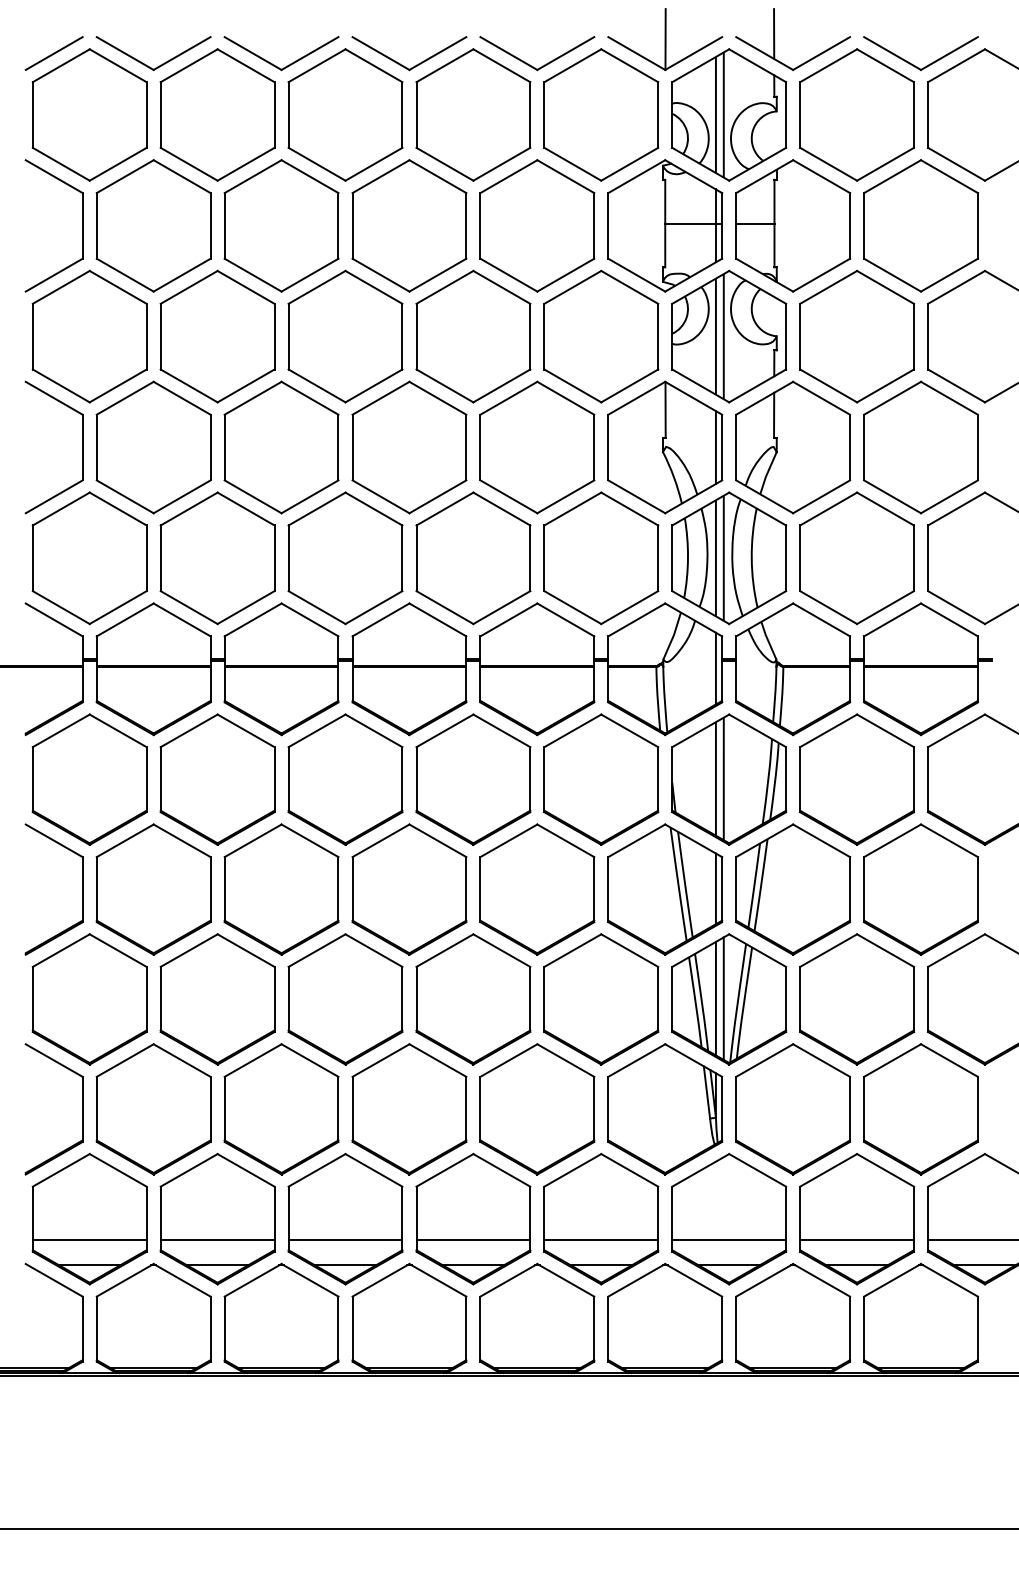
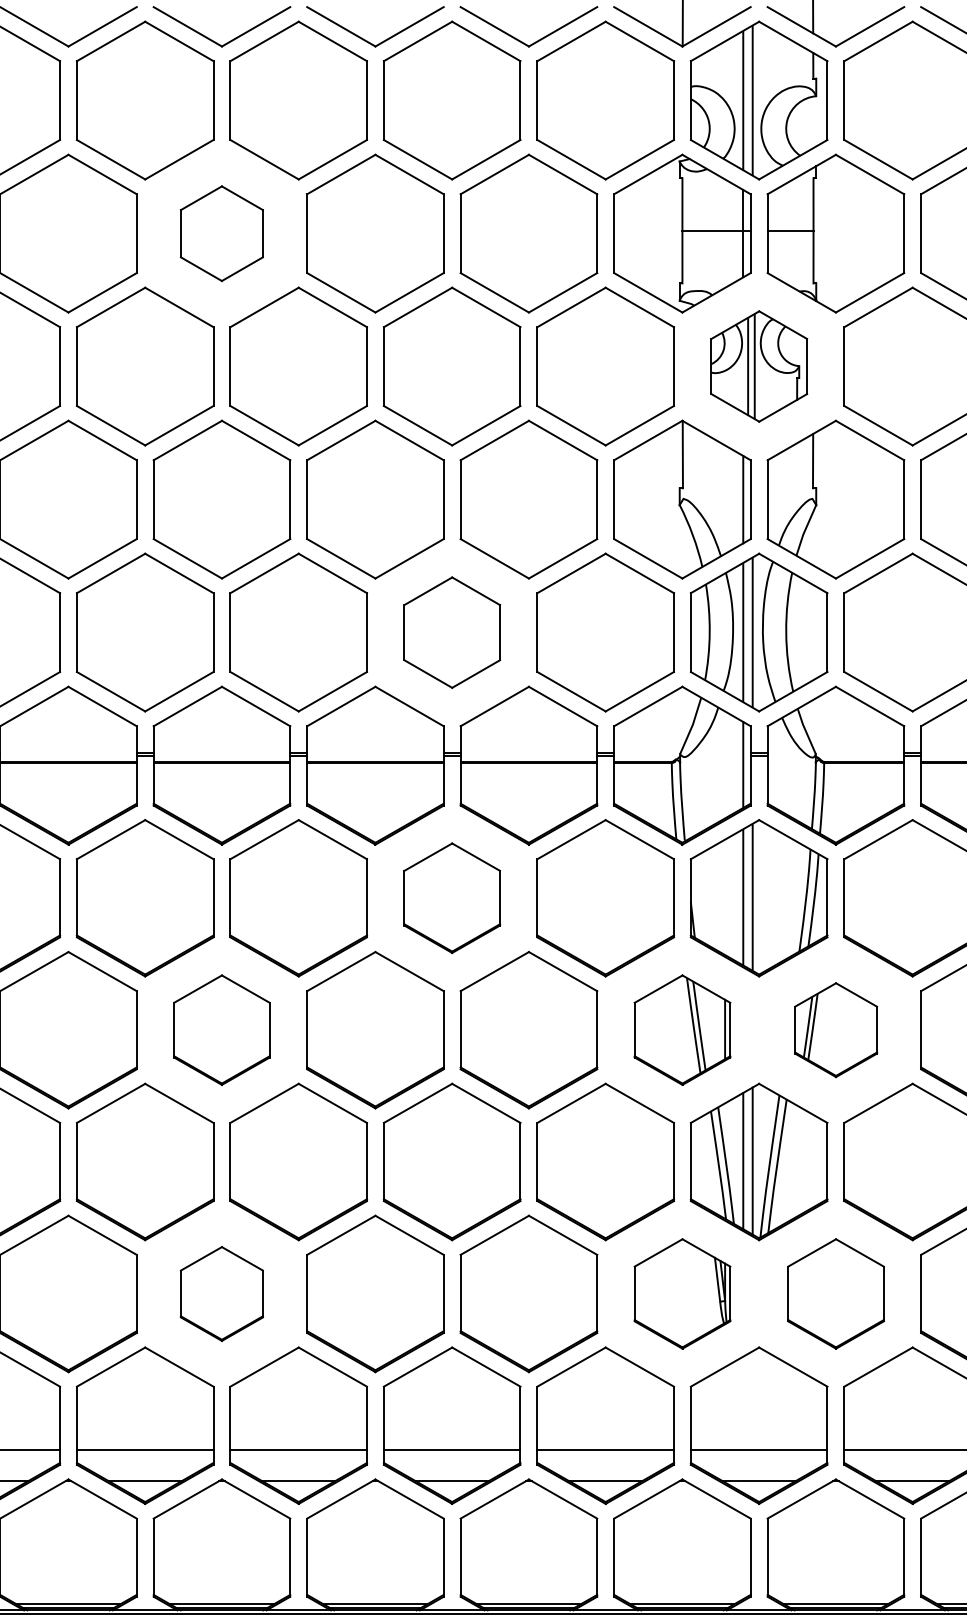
part: (281, 225) -> (221, 233), size x0.6
part: (729, 336) -> (759, 366), size x0.7
part: (473, 558) -> (452, 632), size x0.7
part: (473, 779) -> (452, 898), size x0.7
part: (281, 889) -> (221, 1030), size x0.7
part: (665, 889) -> (682, 1030), size x0.7
part: (793, 889) -> (836, 1030), size x0.6
part: (281, 1109) -> (221, 1294), size x0.6
part: (665, 1109) -> (682, 1294), size x0.7
part: (793, 1109) -> (836, 1294), size x0.7

